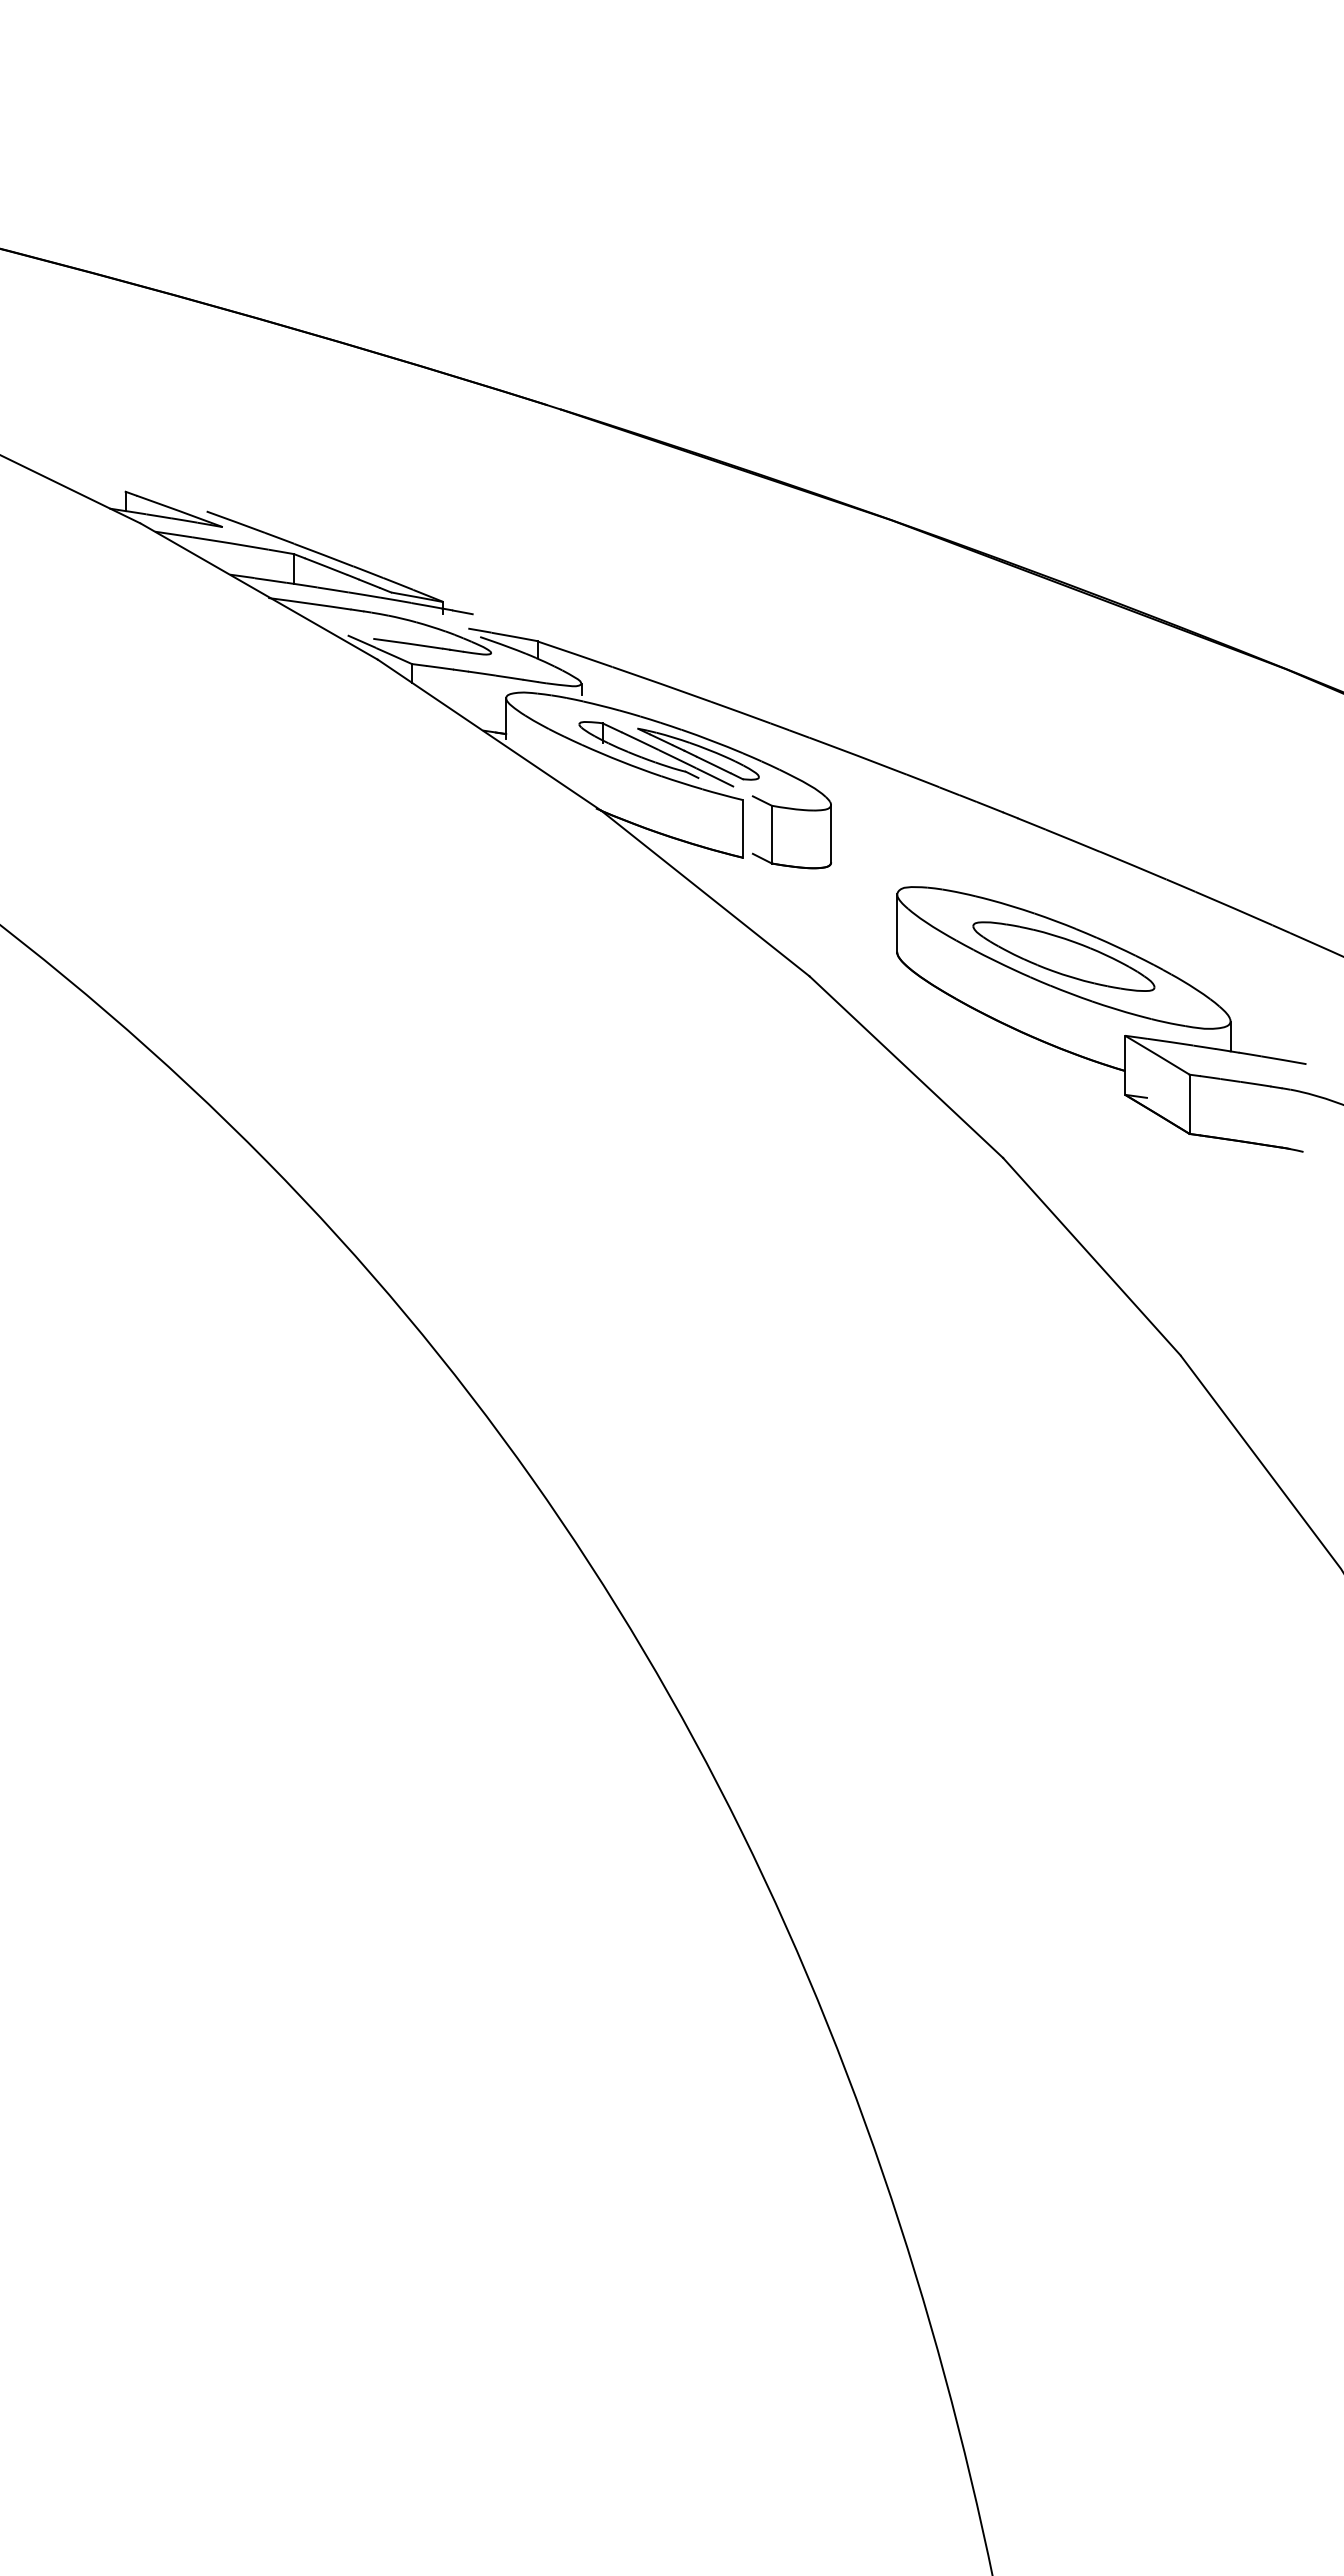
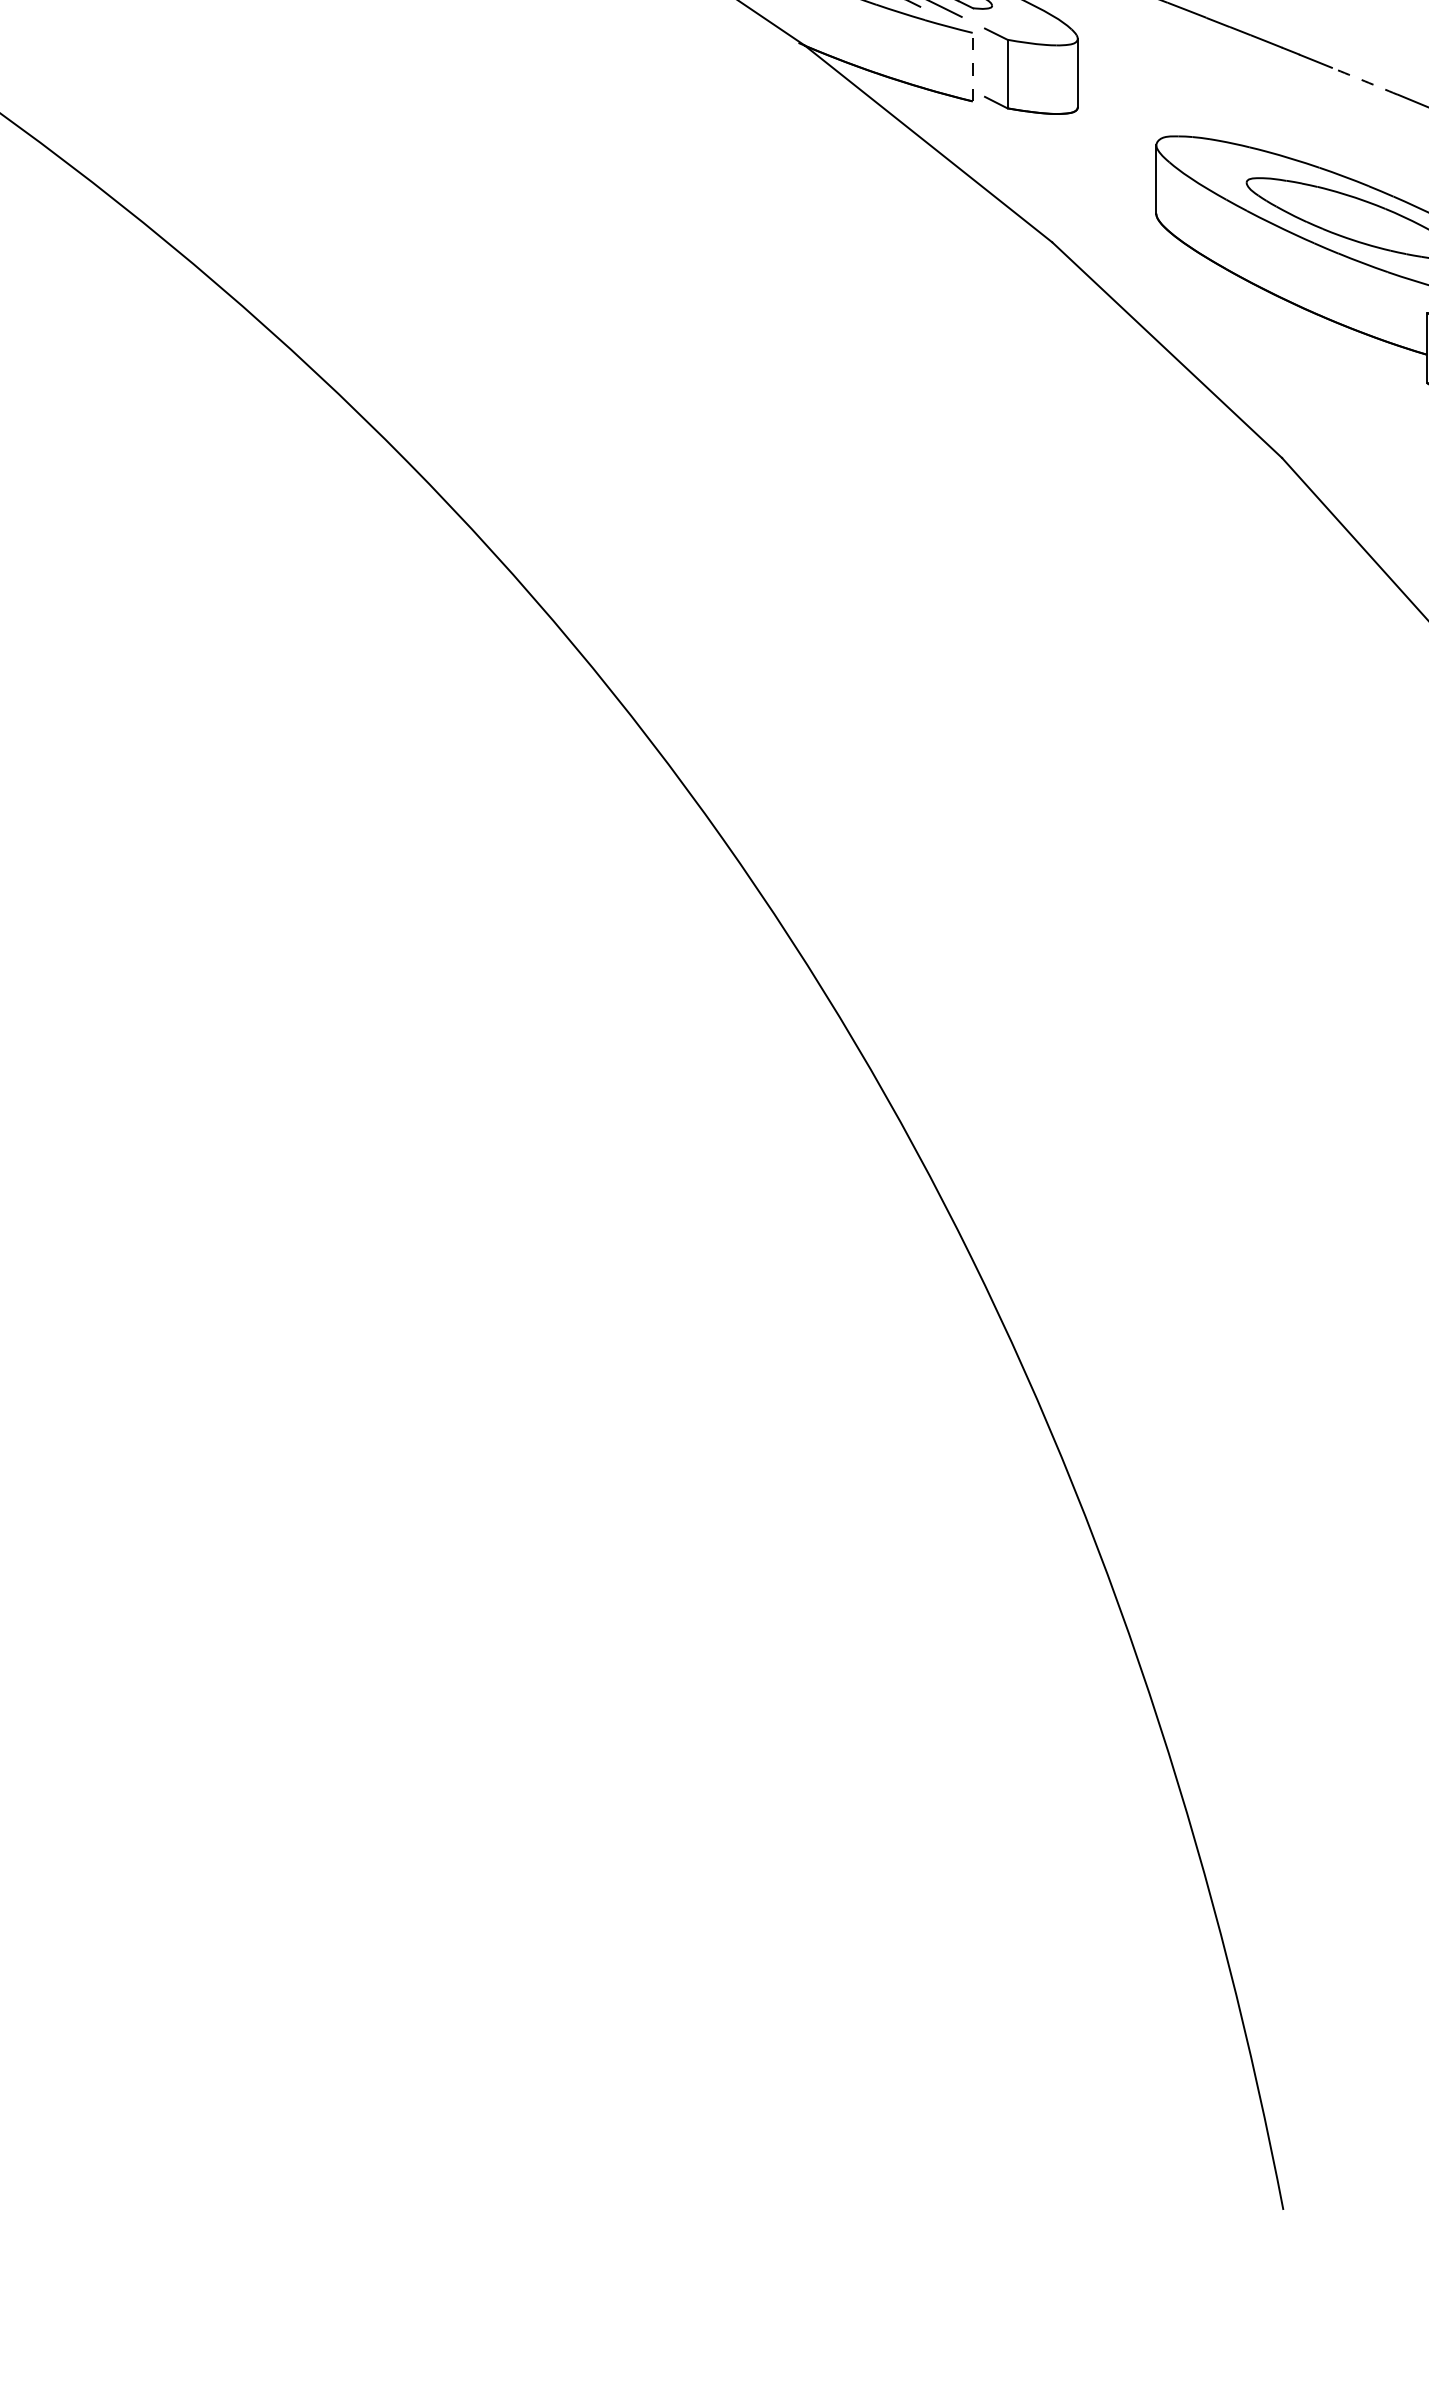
line: (742, 828) -> (972, 66), solid -> dashed
arc: (1072, 840) -> (1364, 81), solid -> dashed

